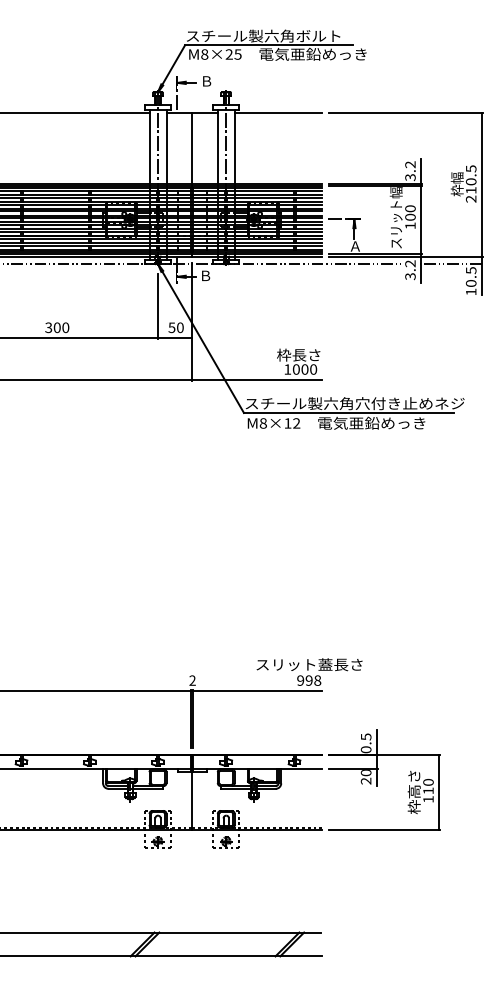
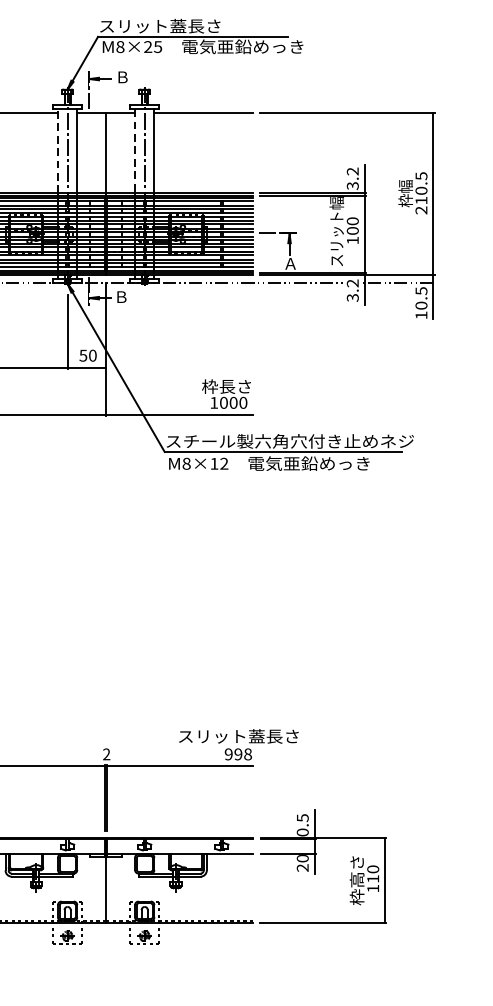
text: (271, 35) -> (195, 25), スチール製六角ボルト -> スリット蓋長さ
line: (149, 146) -> (57, 150), solid -> dashed
line: (217, 147) -> (134, 152), solid -> dashed

